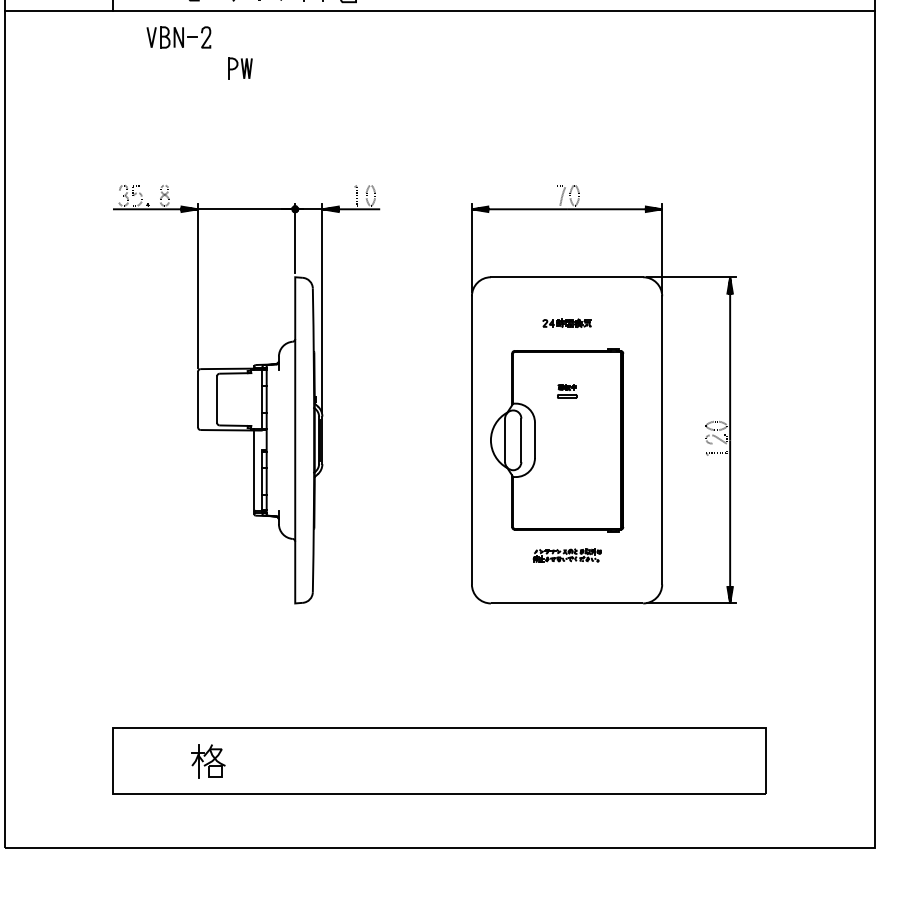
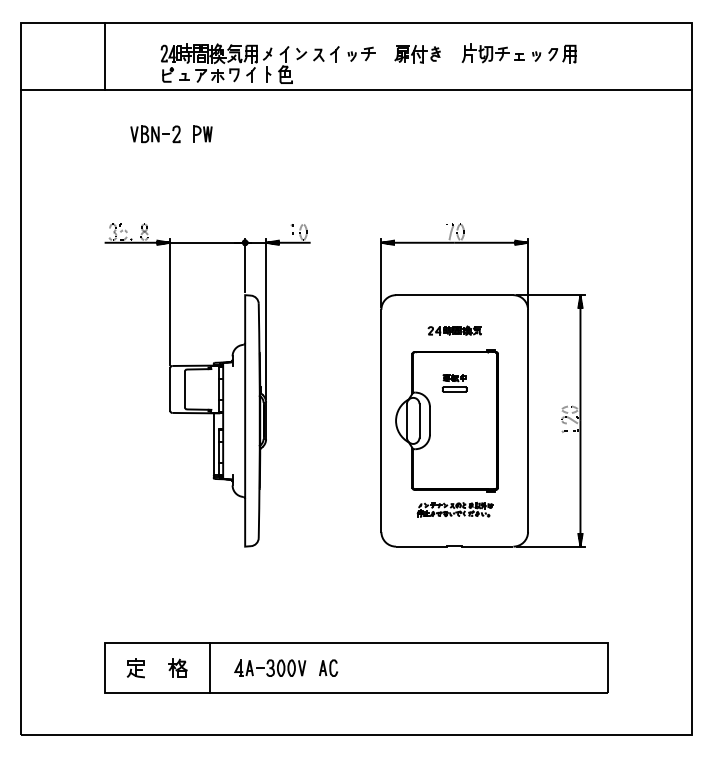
part: (178, 37) -> (155, 134), moved
part: (566, 323) -> (454, 330), size x1.43
part: (566, 391) -> (454, 383), size x1.67
part: (566, 555) -> (454, 509), size x1.43
part: (207, 760) -> (177, 667), size x0.71
part: (328, 760) -> (270, 667), added
part: (403, 760) -> (328, 667), added
part: (152, 761) -> (135, 668), added
line: (248, 761) -> (209, 668), added

